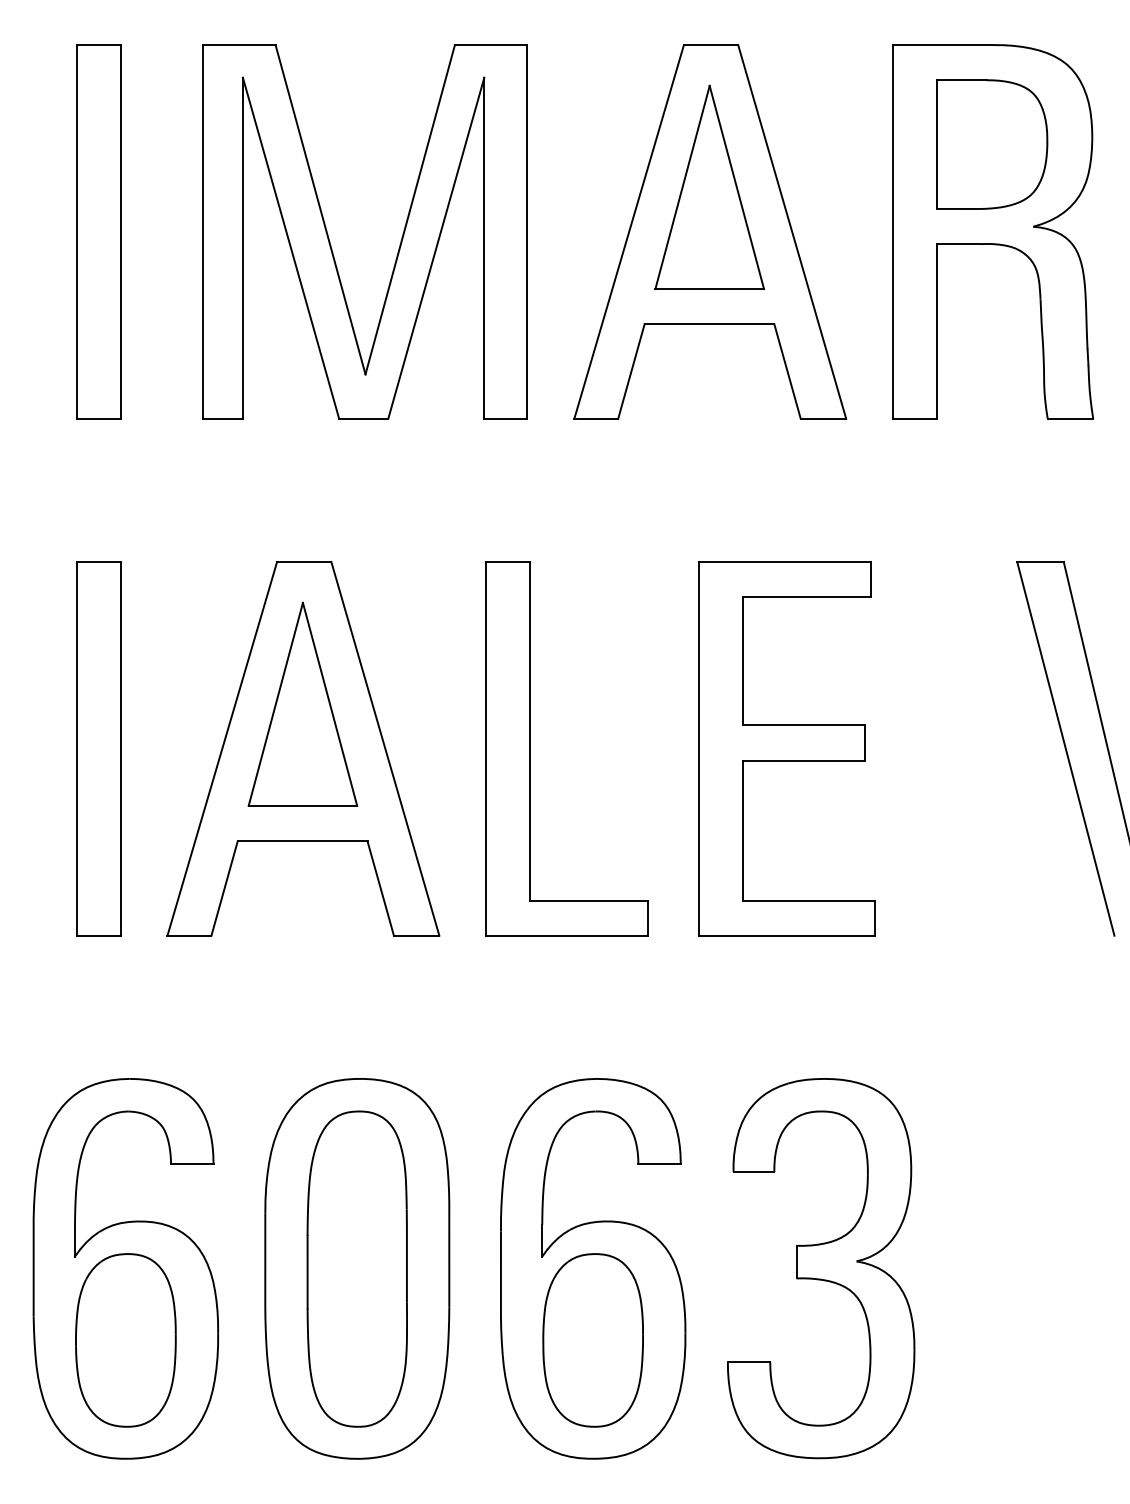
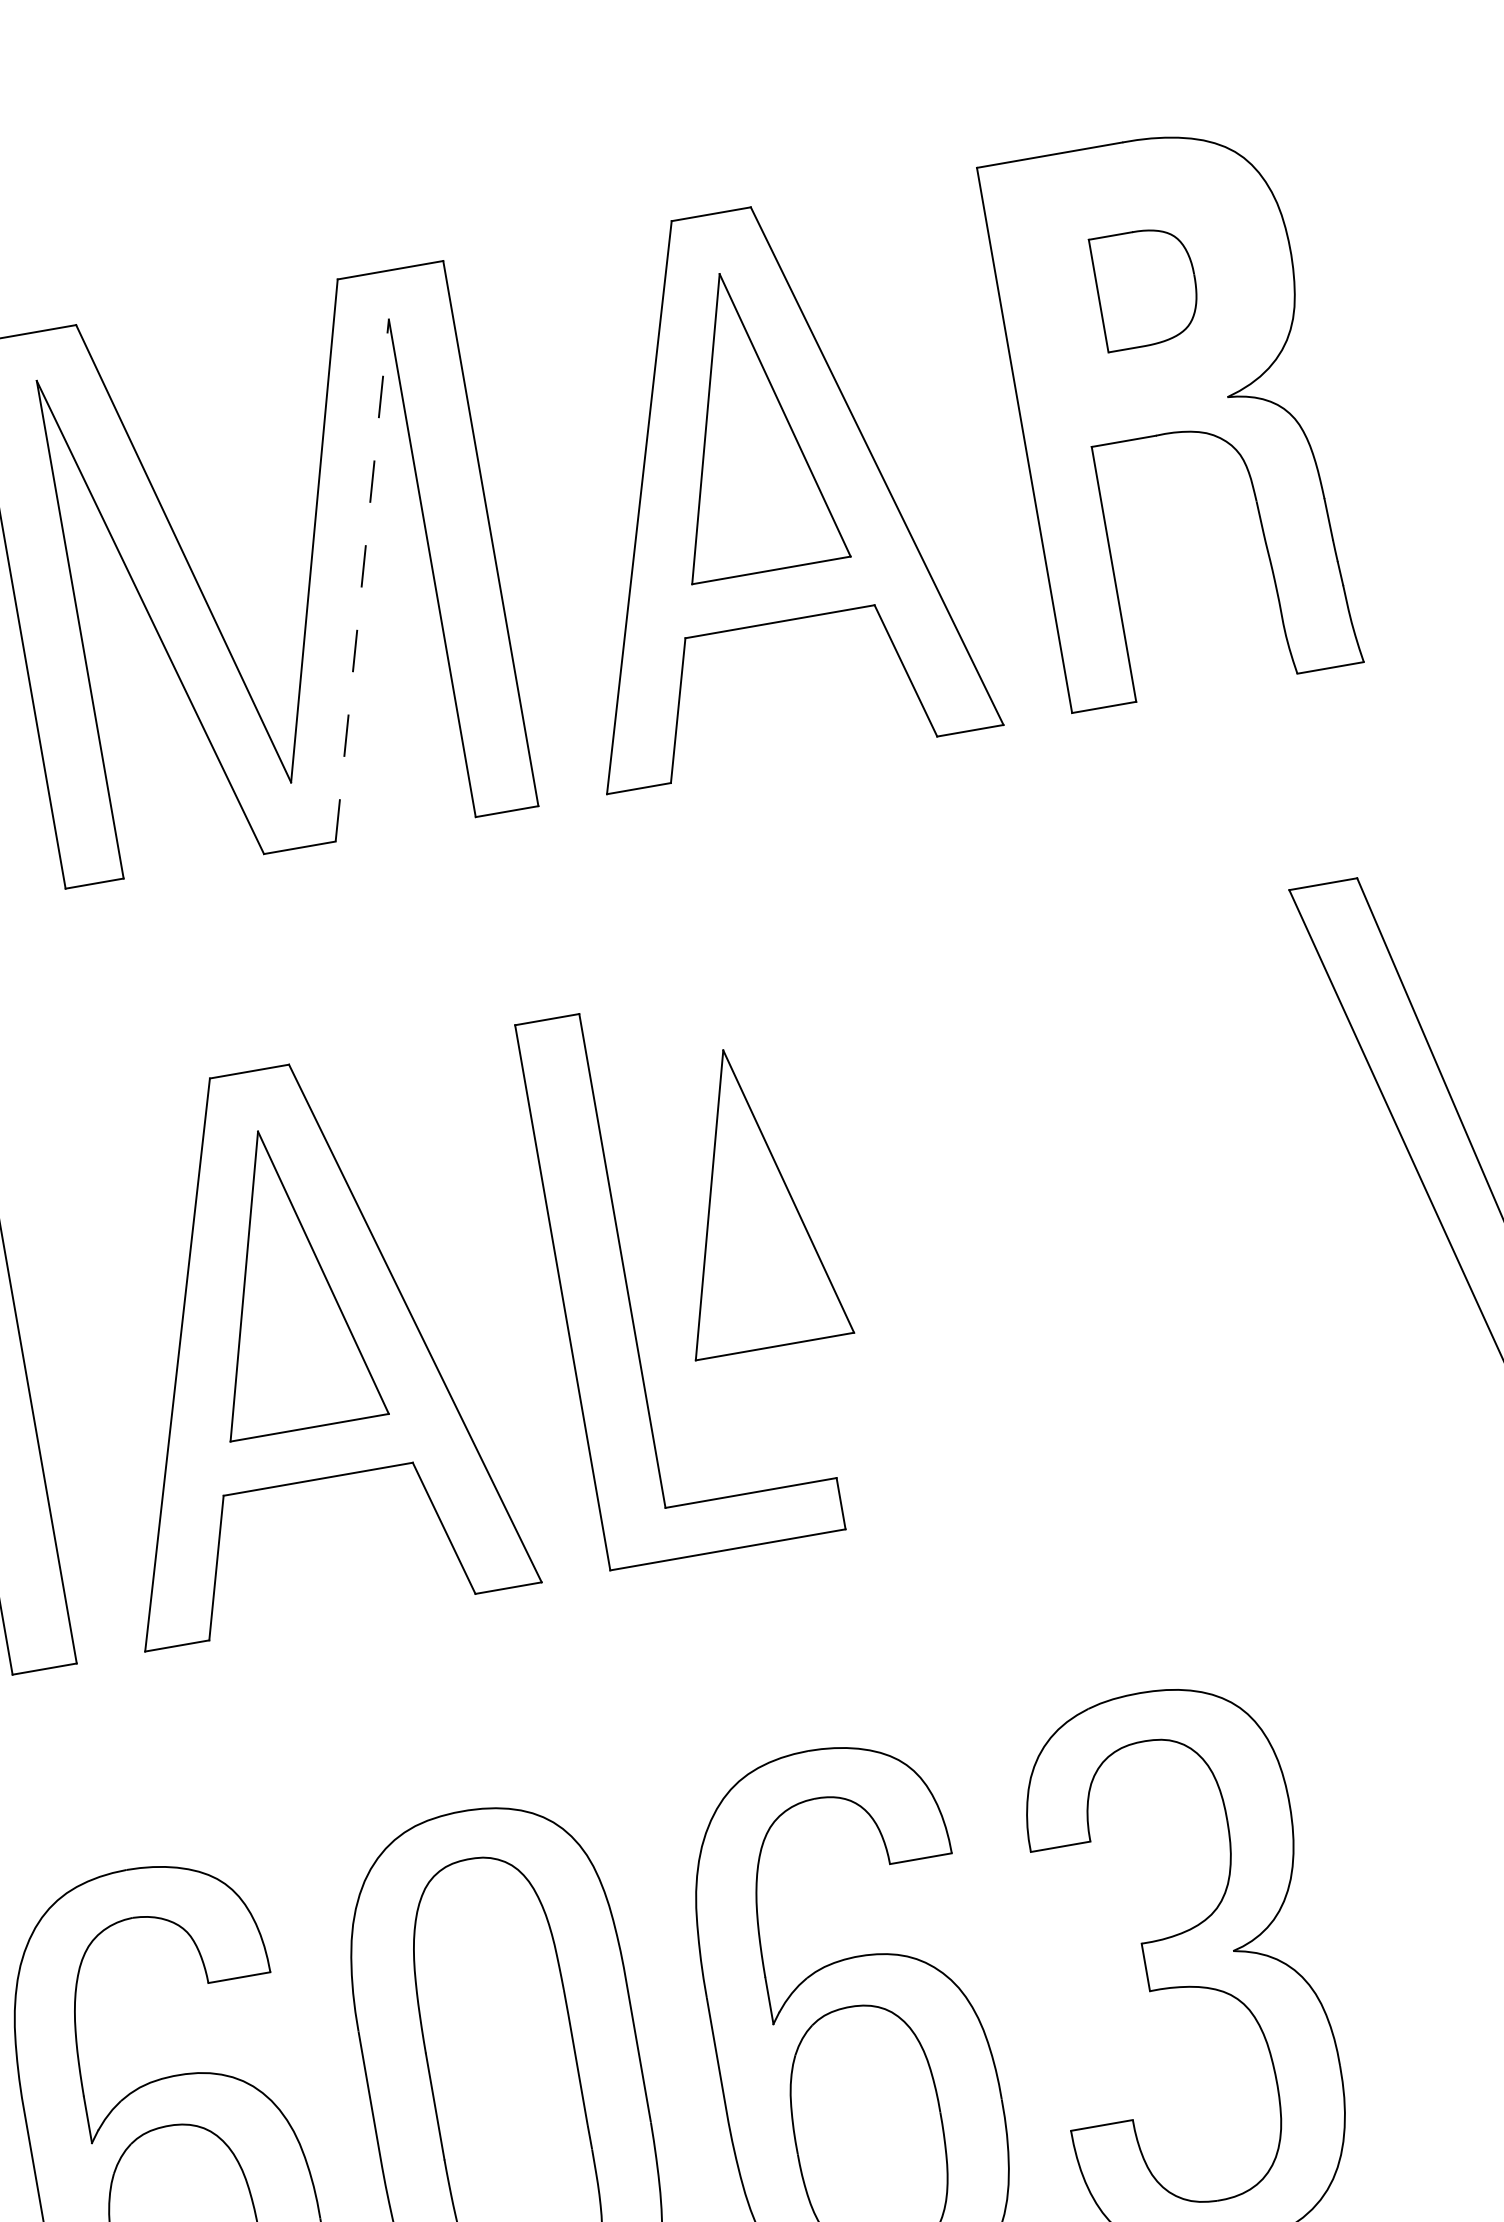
part: (992, 144) -> (1147, 287), size x0.6
line: (436, 247) -> (362, 579), solid -> dashed
part: (621, 703) -> (748, 1197), added
part: (786, 748) -> (1000, 1220), removed

